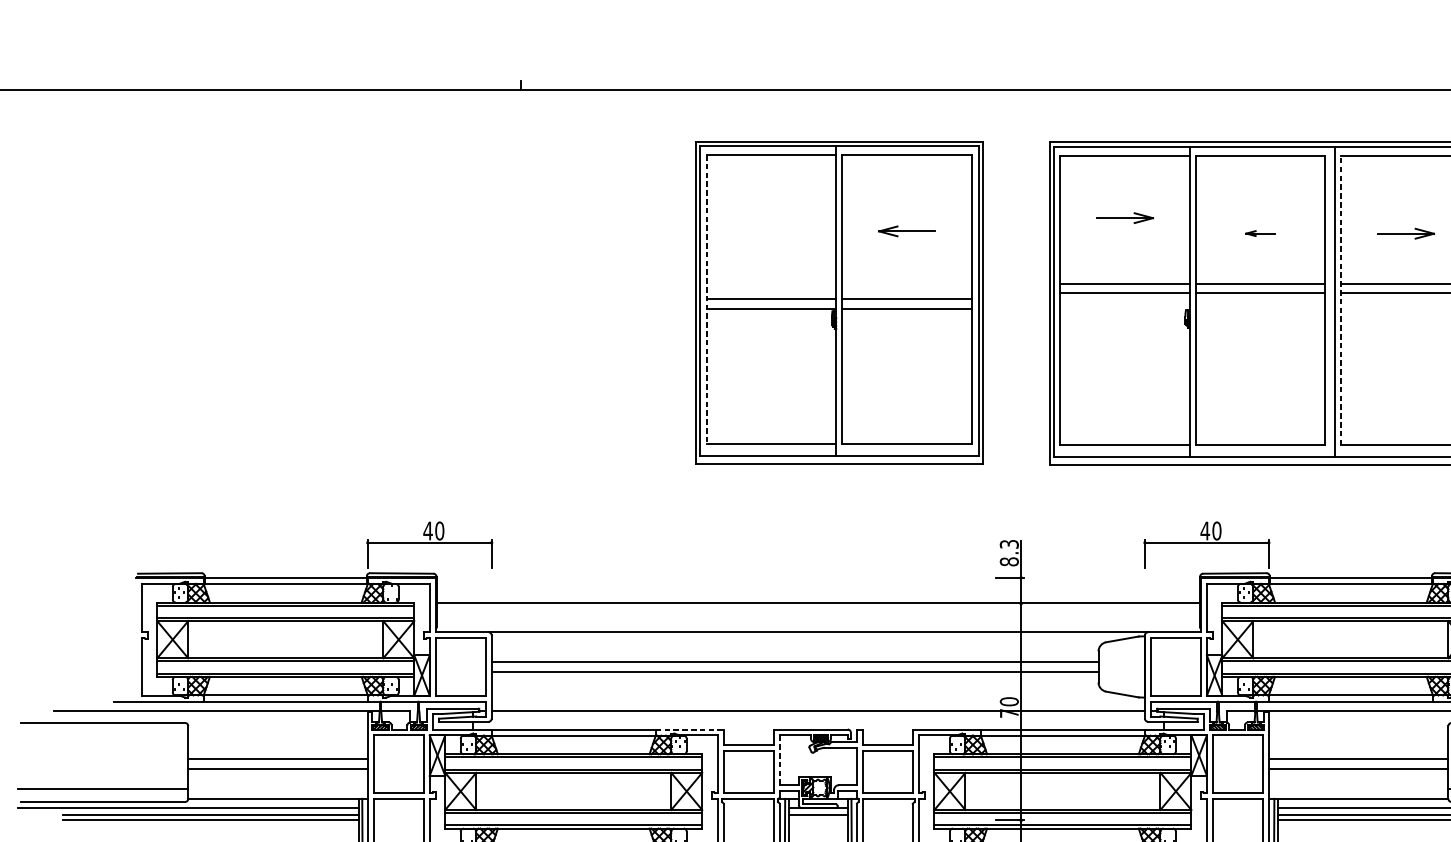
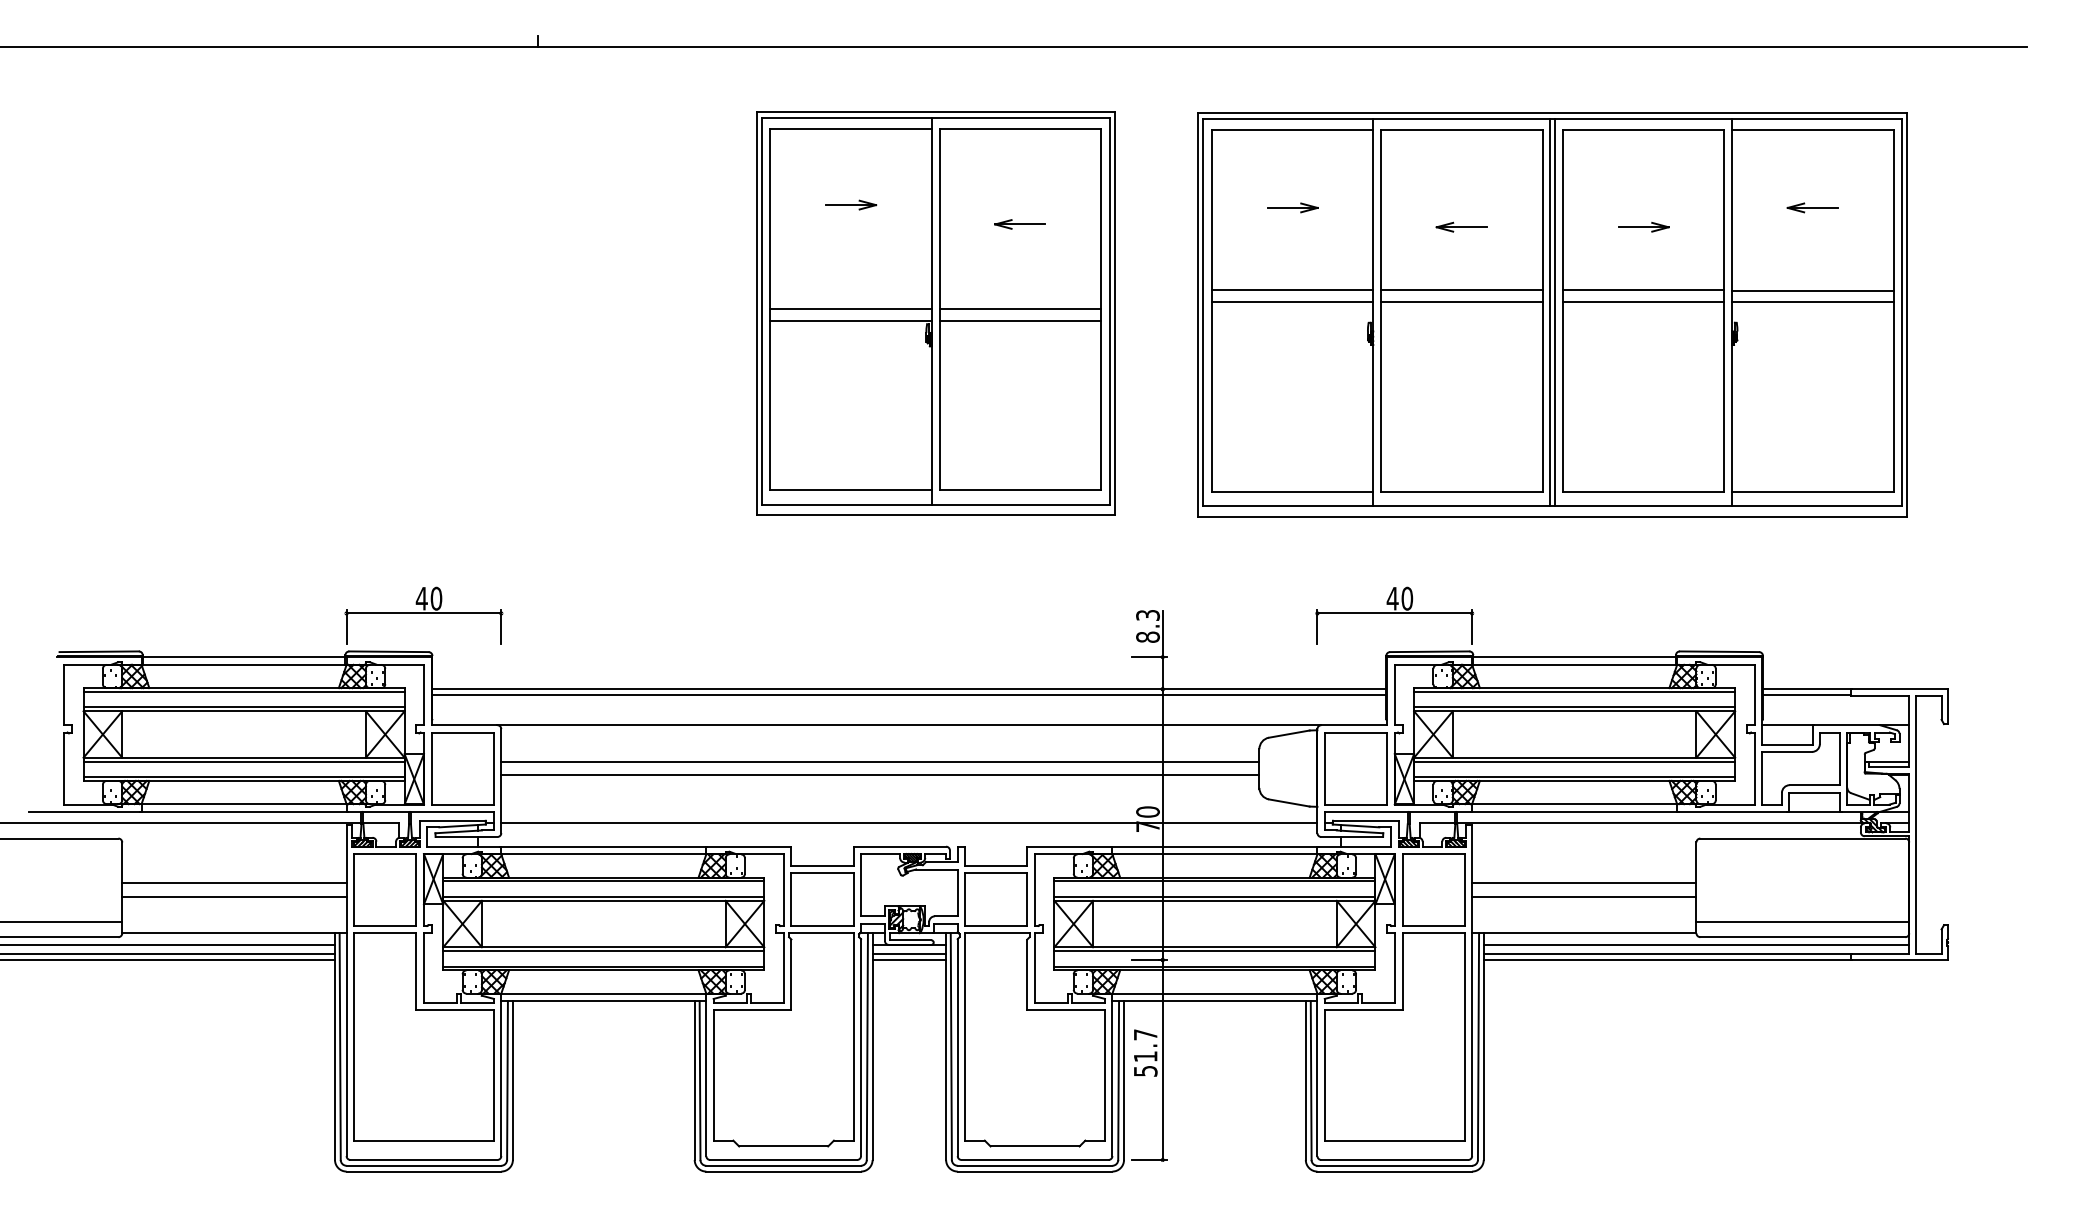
part: (772, 215) -> (851, 204), added
part: (1125, 217) -> (1292, 207), size x0.71
part: (906, 231) -> (1019, 224), size x0.71
part: (1260, 233) -> (1461, 226), size x1.43
part: (1406, 233) -> (1643, 226), size x0.71
line: (707, 299) -> (770, 309), dashed -> solid
line: (1341, 300) -> (1562, 310), dashed -> solid
line: (1331, 301) -> (1550, 312), added
line: (818, 607) -> (909, 694), added
line: (689, 729) -> (748, 846), dashed -> solid
line: (780, 760) -> (861, 885), dashed -> solid
line: (818, 820) -> (909, 960), added

